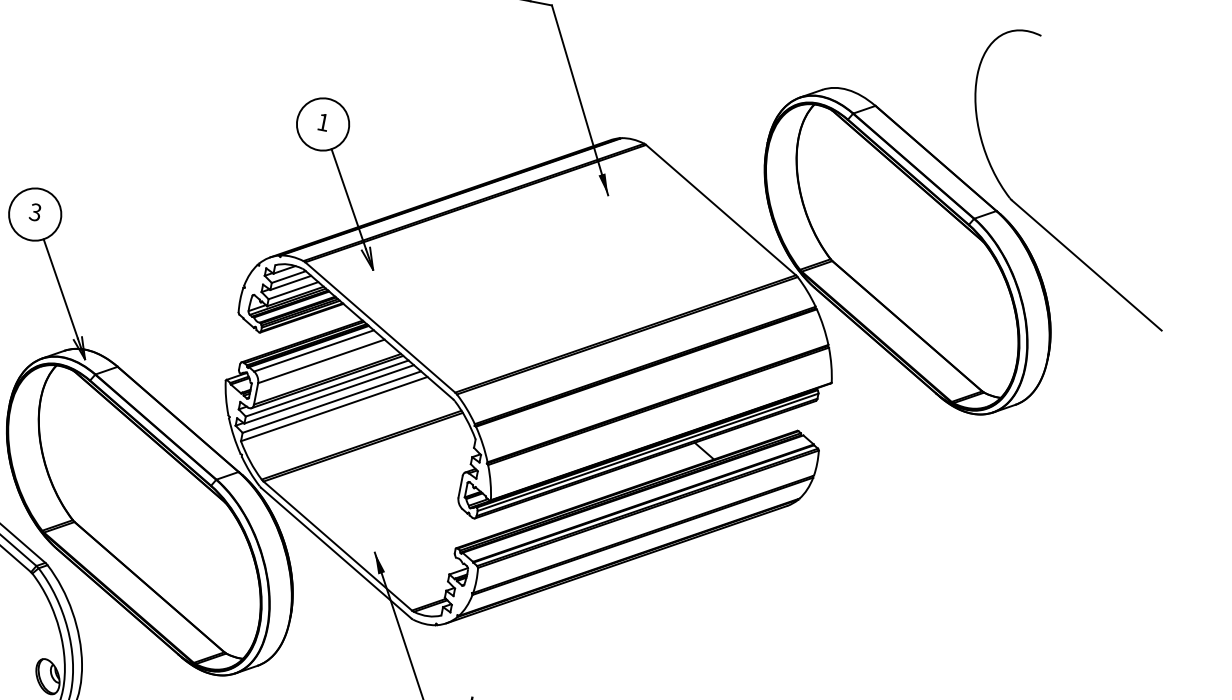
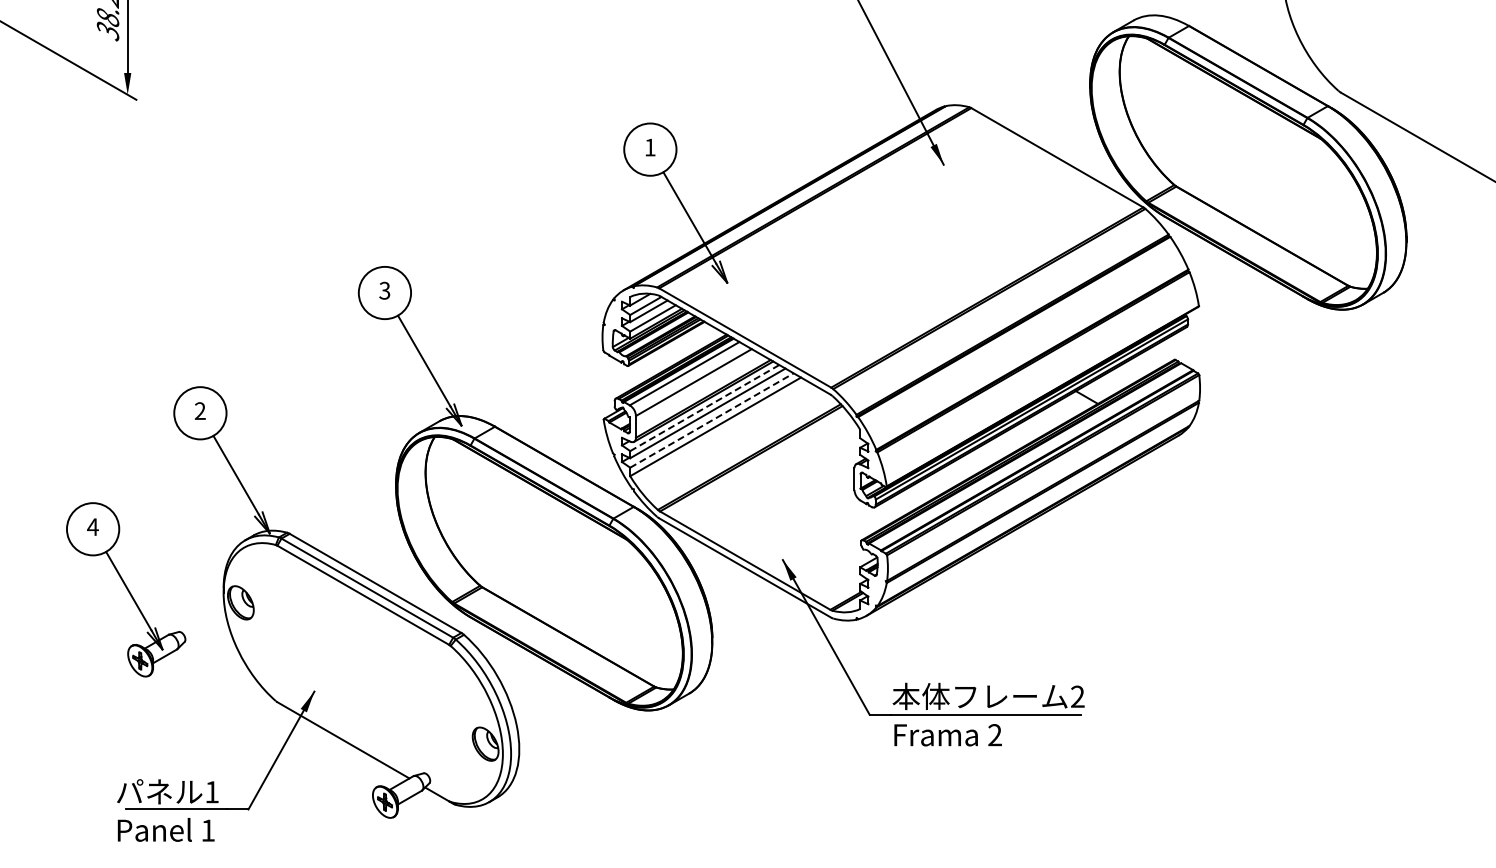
line: (328, 388) -> (705, 407), solid -> dashed
line: (332, 402) -> (712, 420), solid -> dashed

